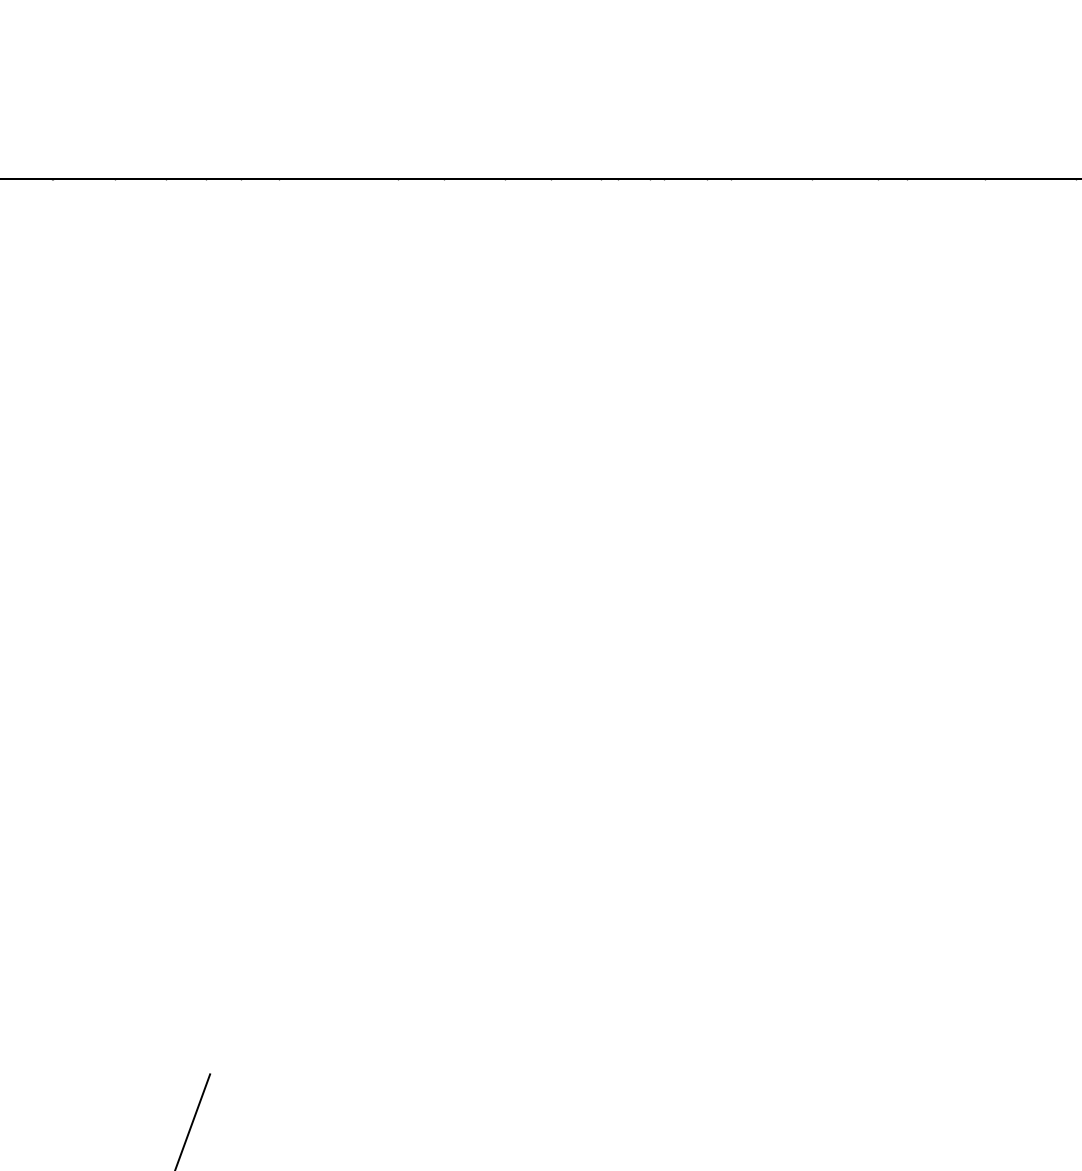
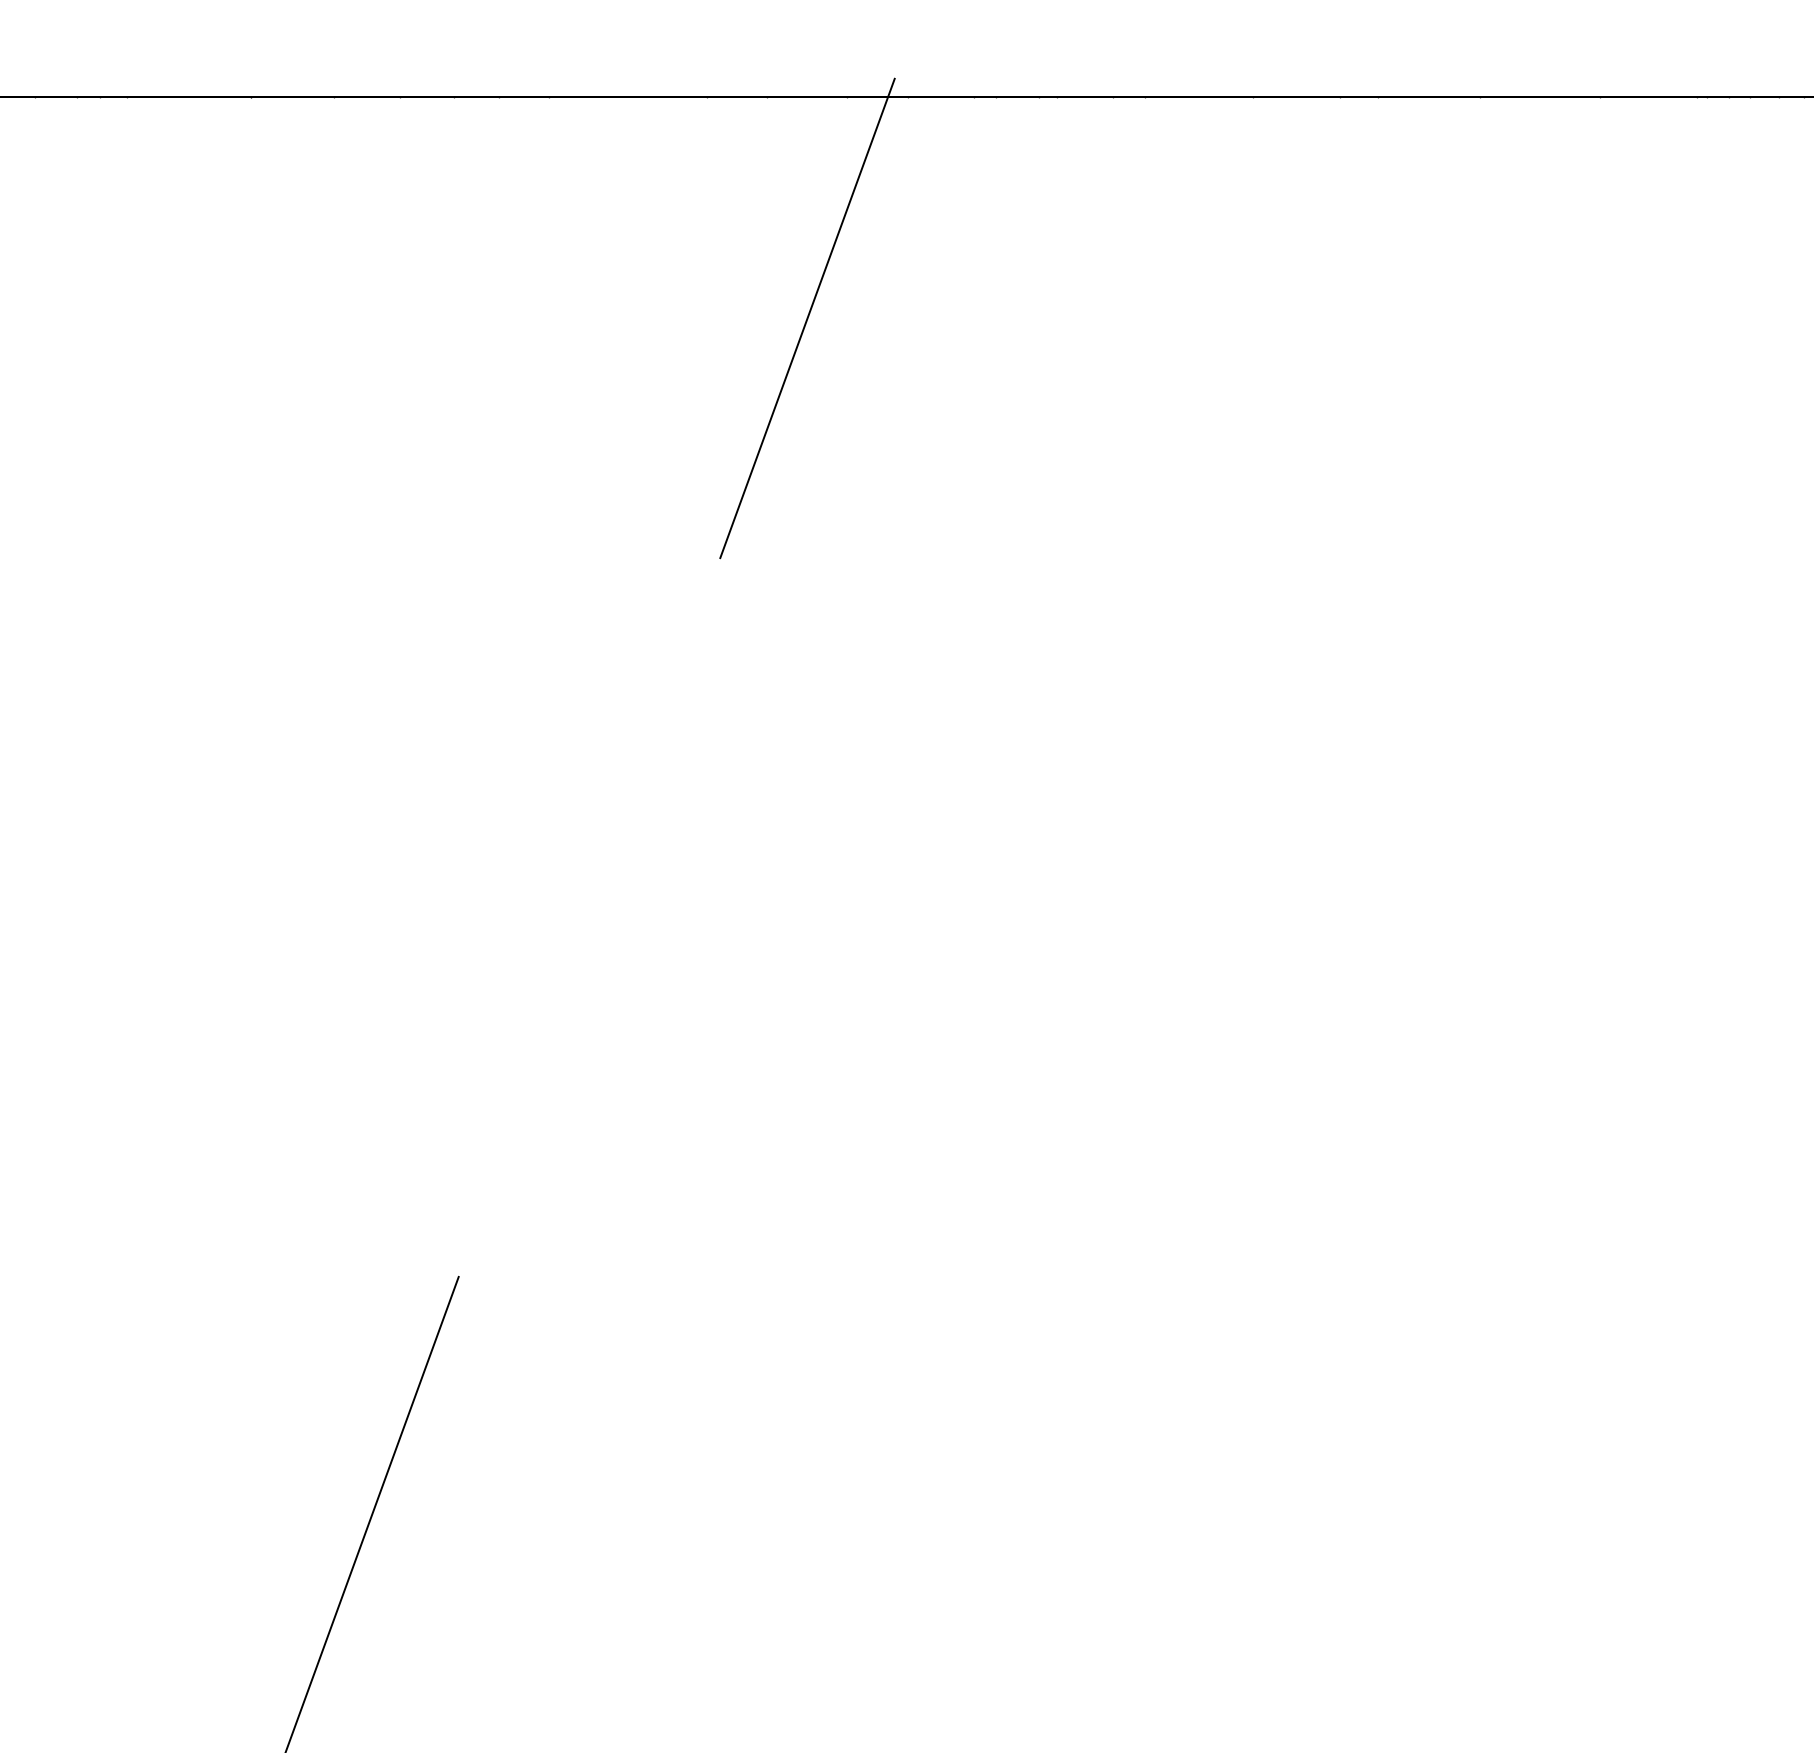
line: (474, 347) -> (807, 318), added

